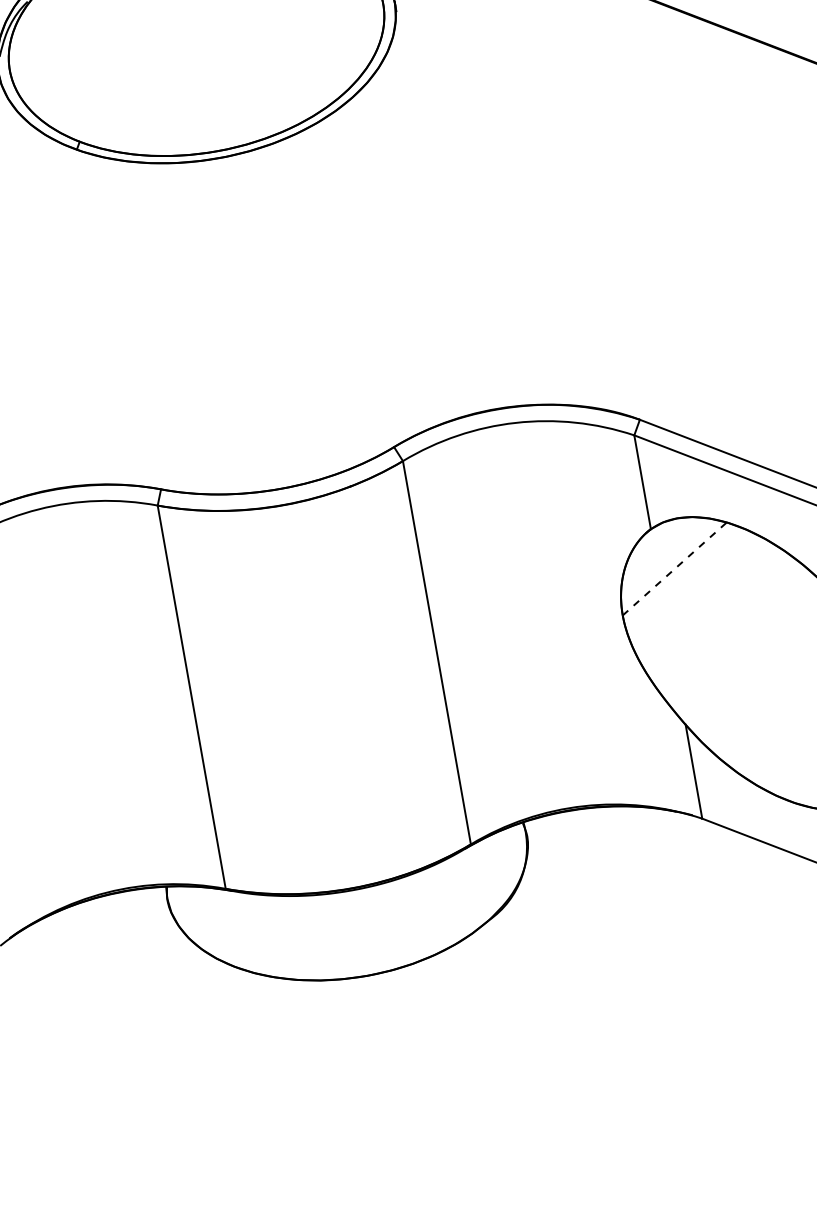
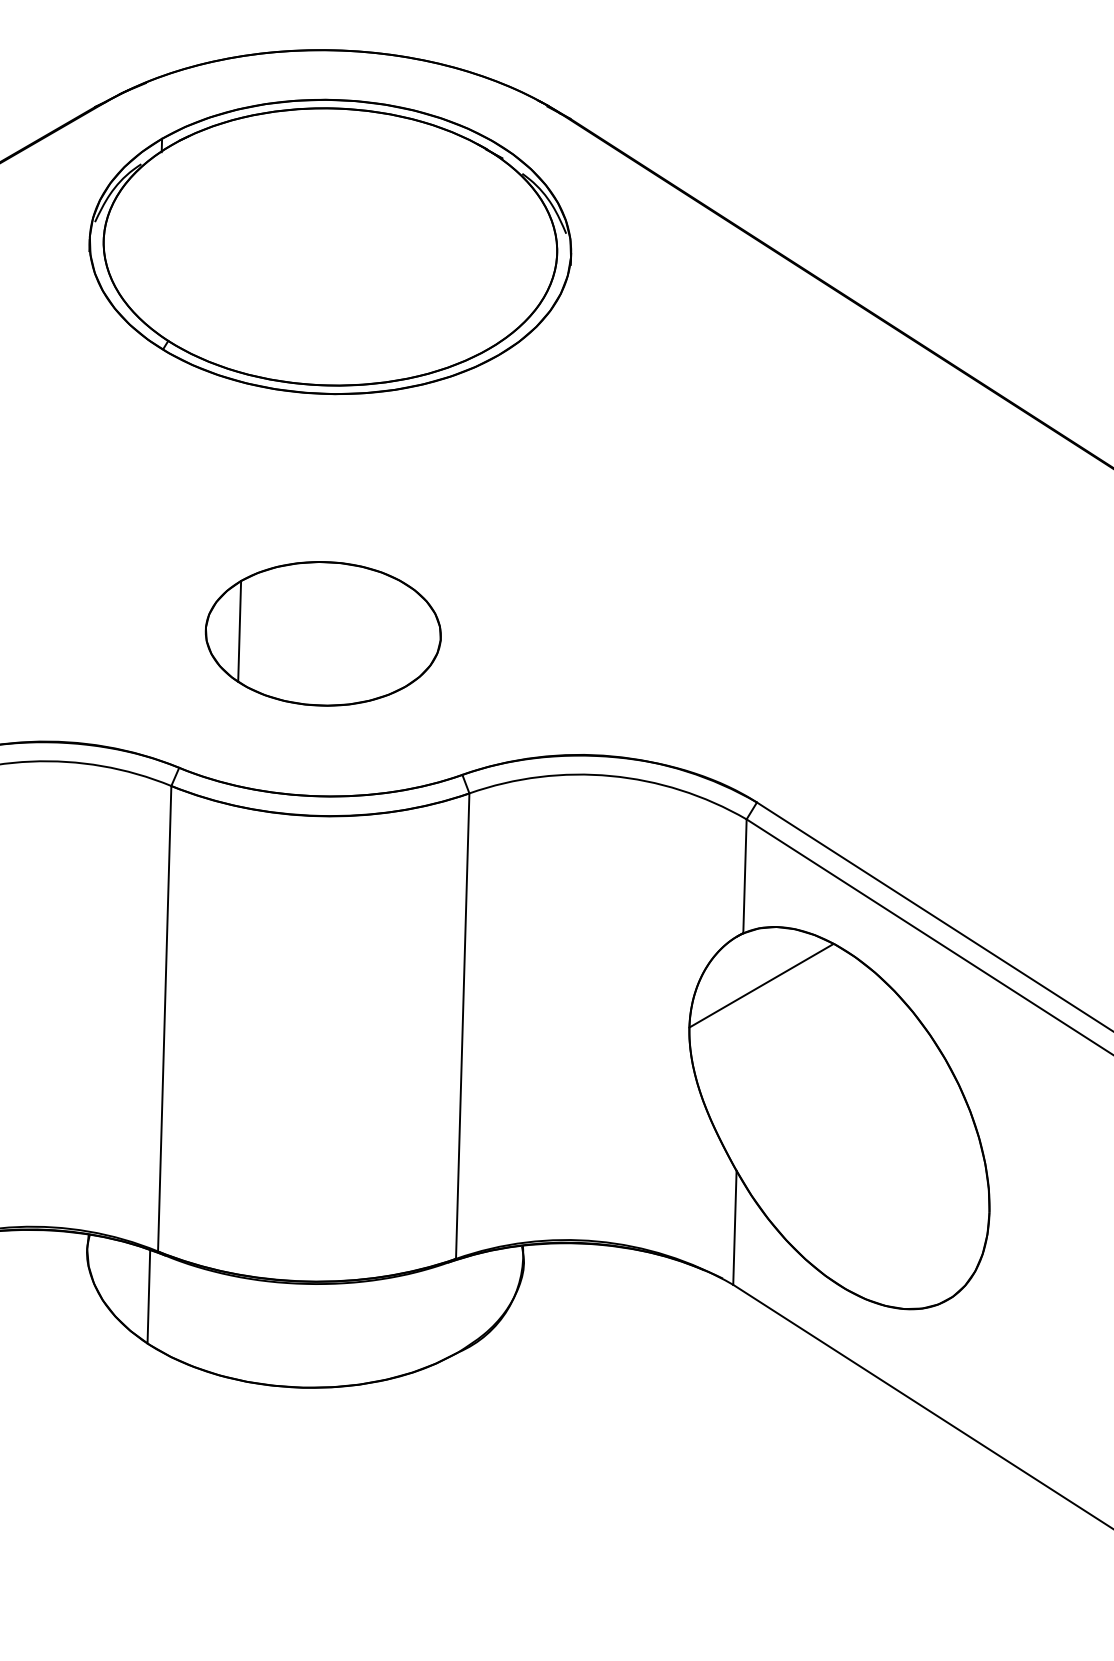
part: (255, 355) -> (322, 633), added
line: (674, 568) -> (761, 985), dashed -> solid
line: (225, 927) -> (148, 1296), added

